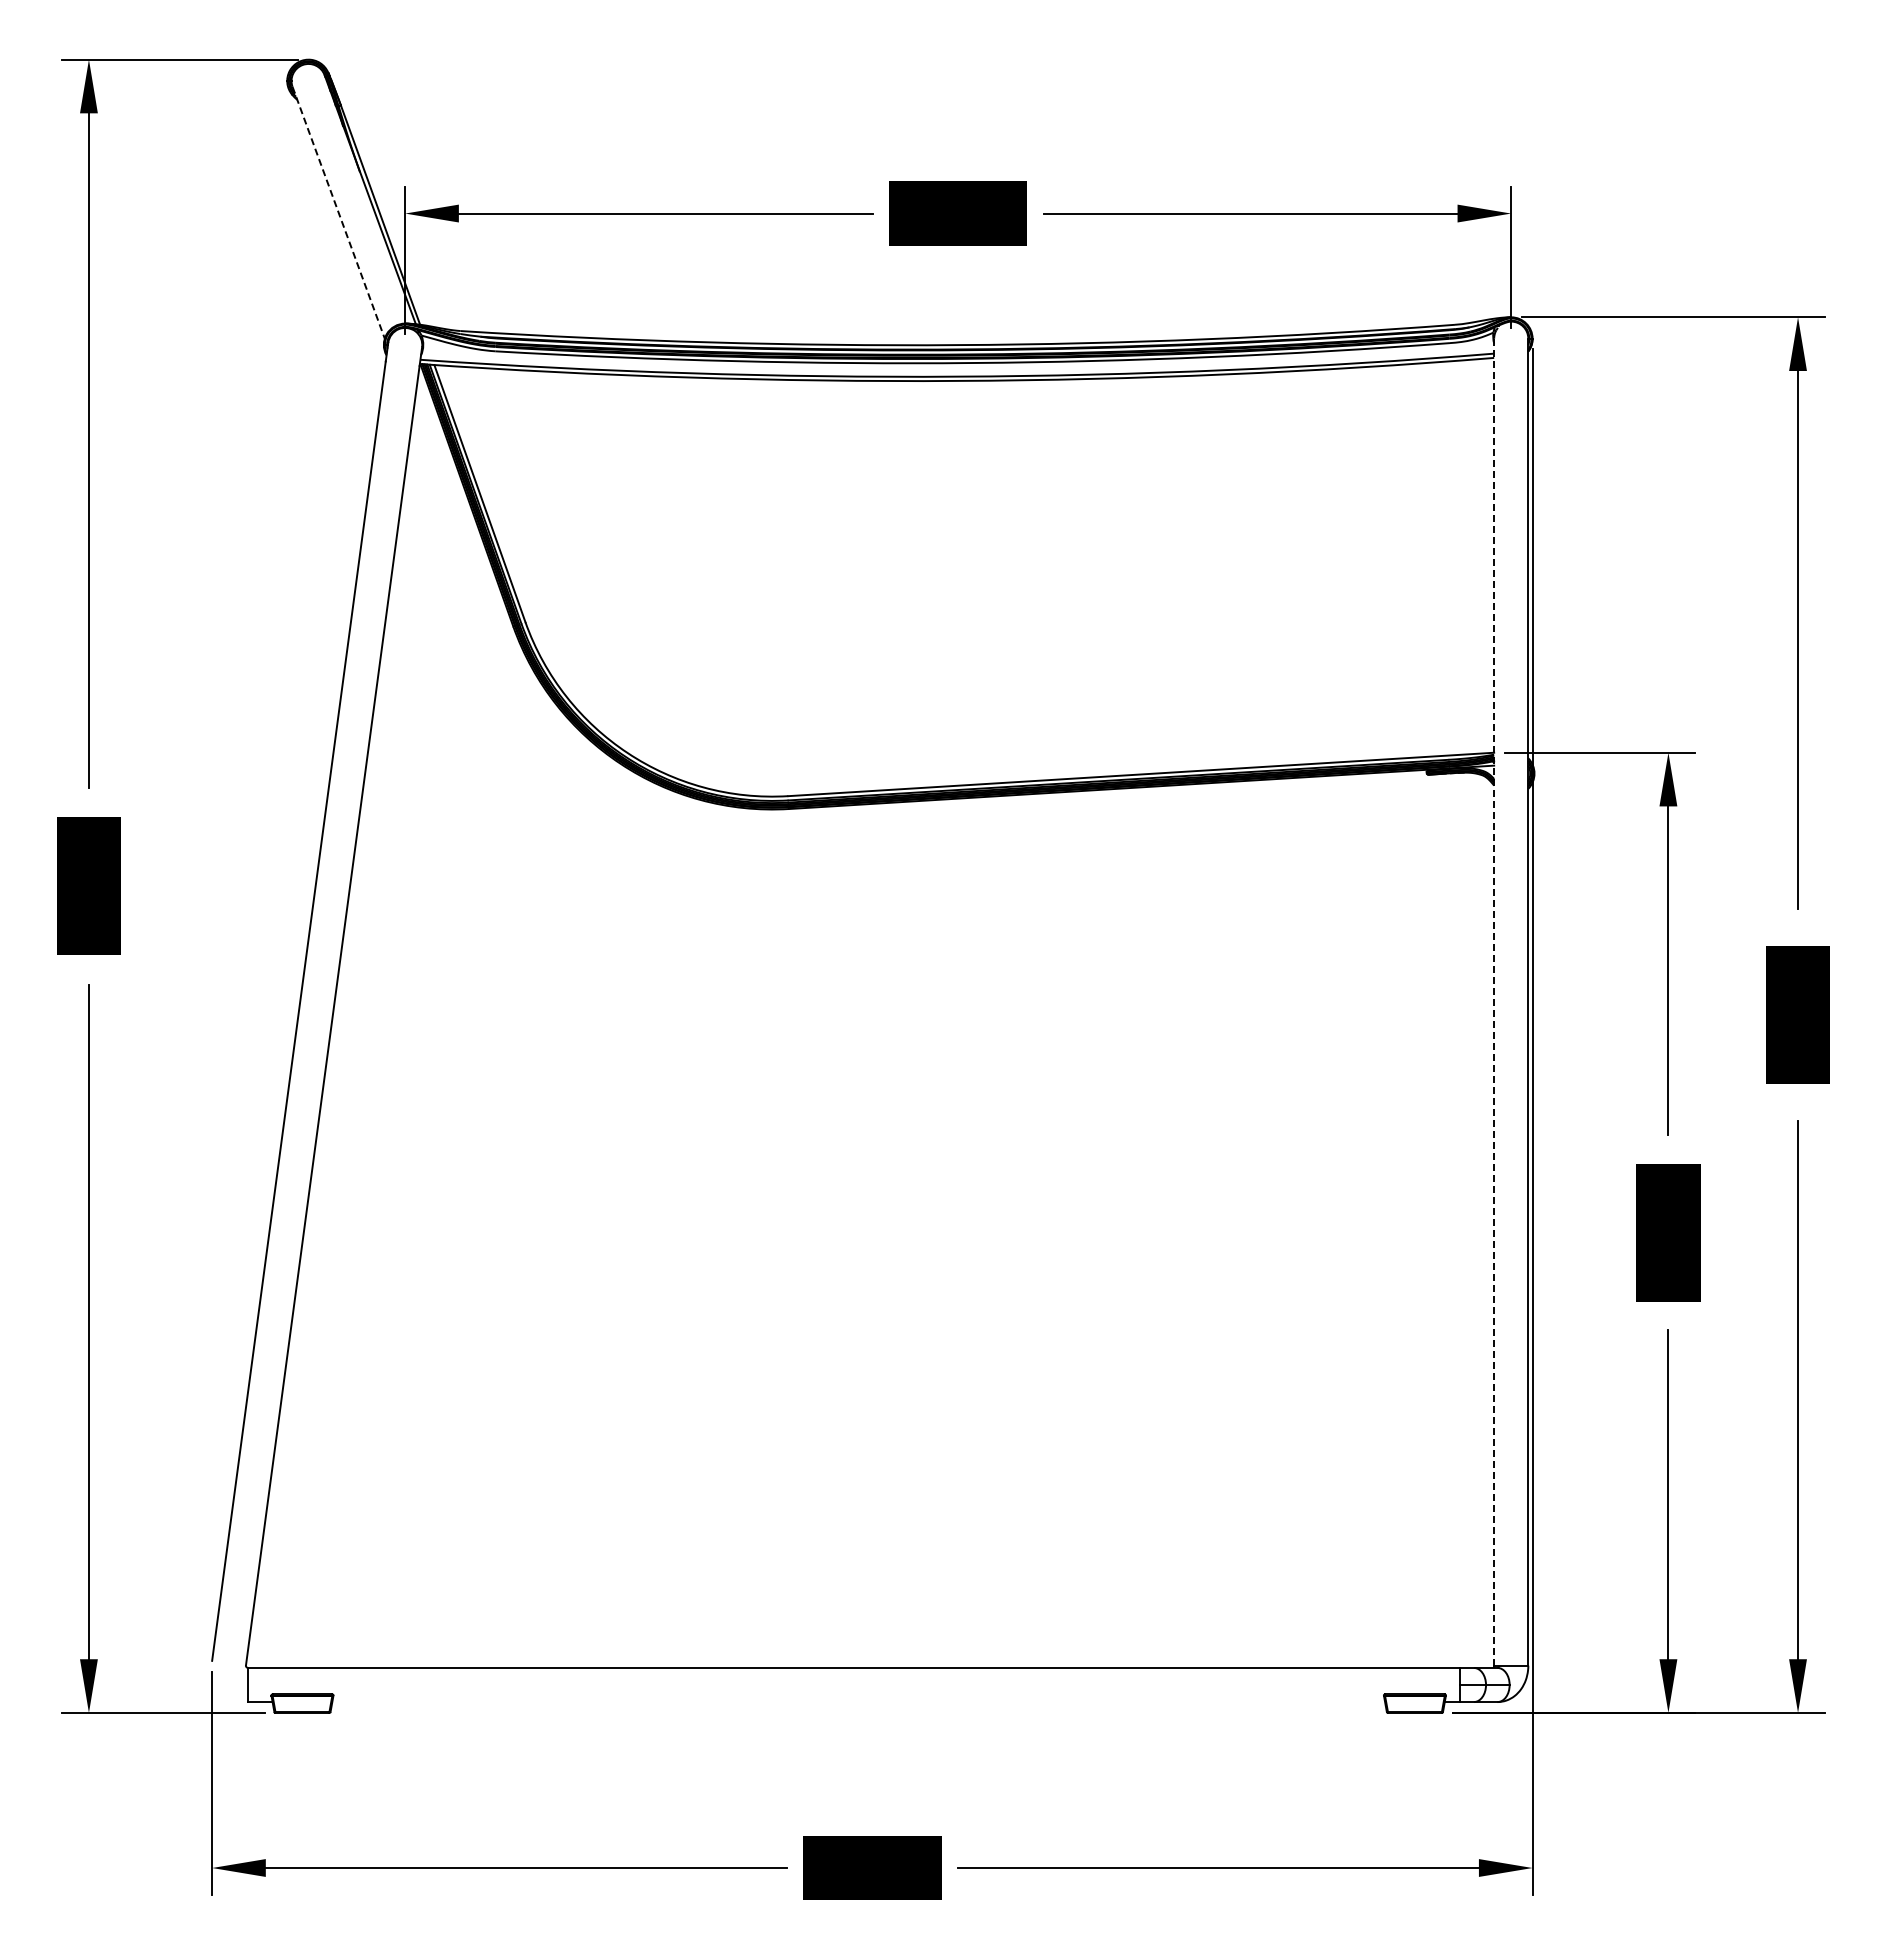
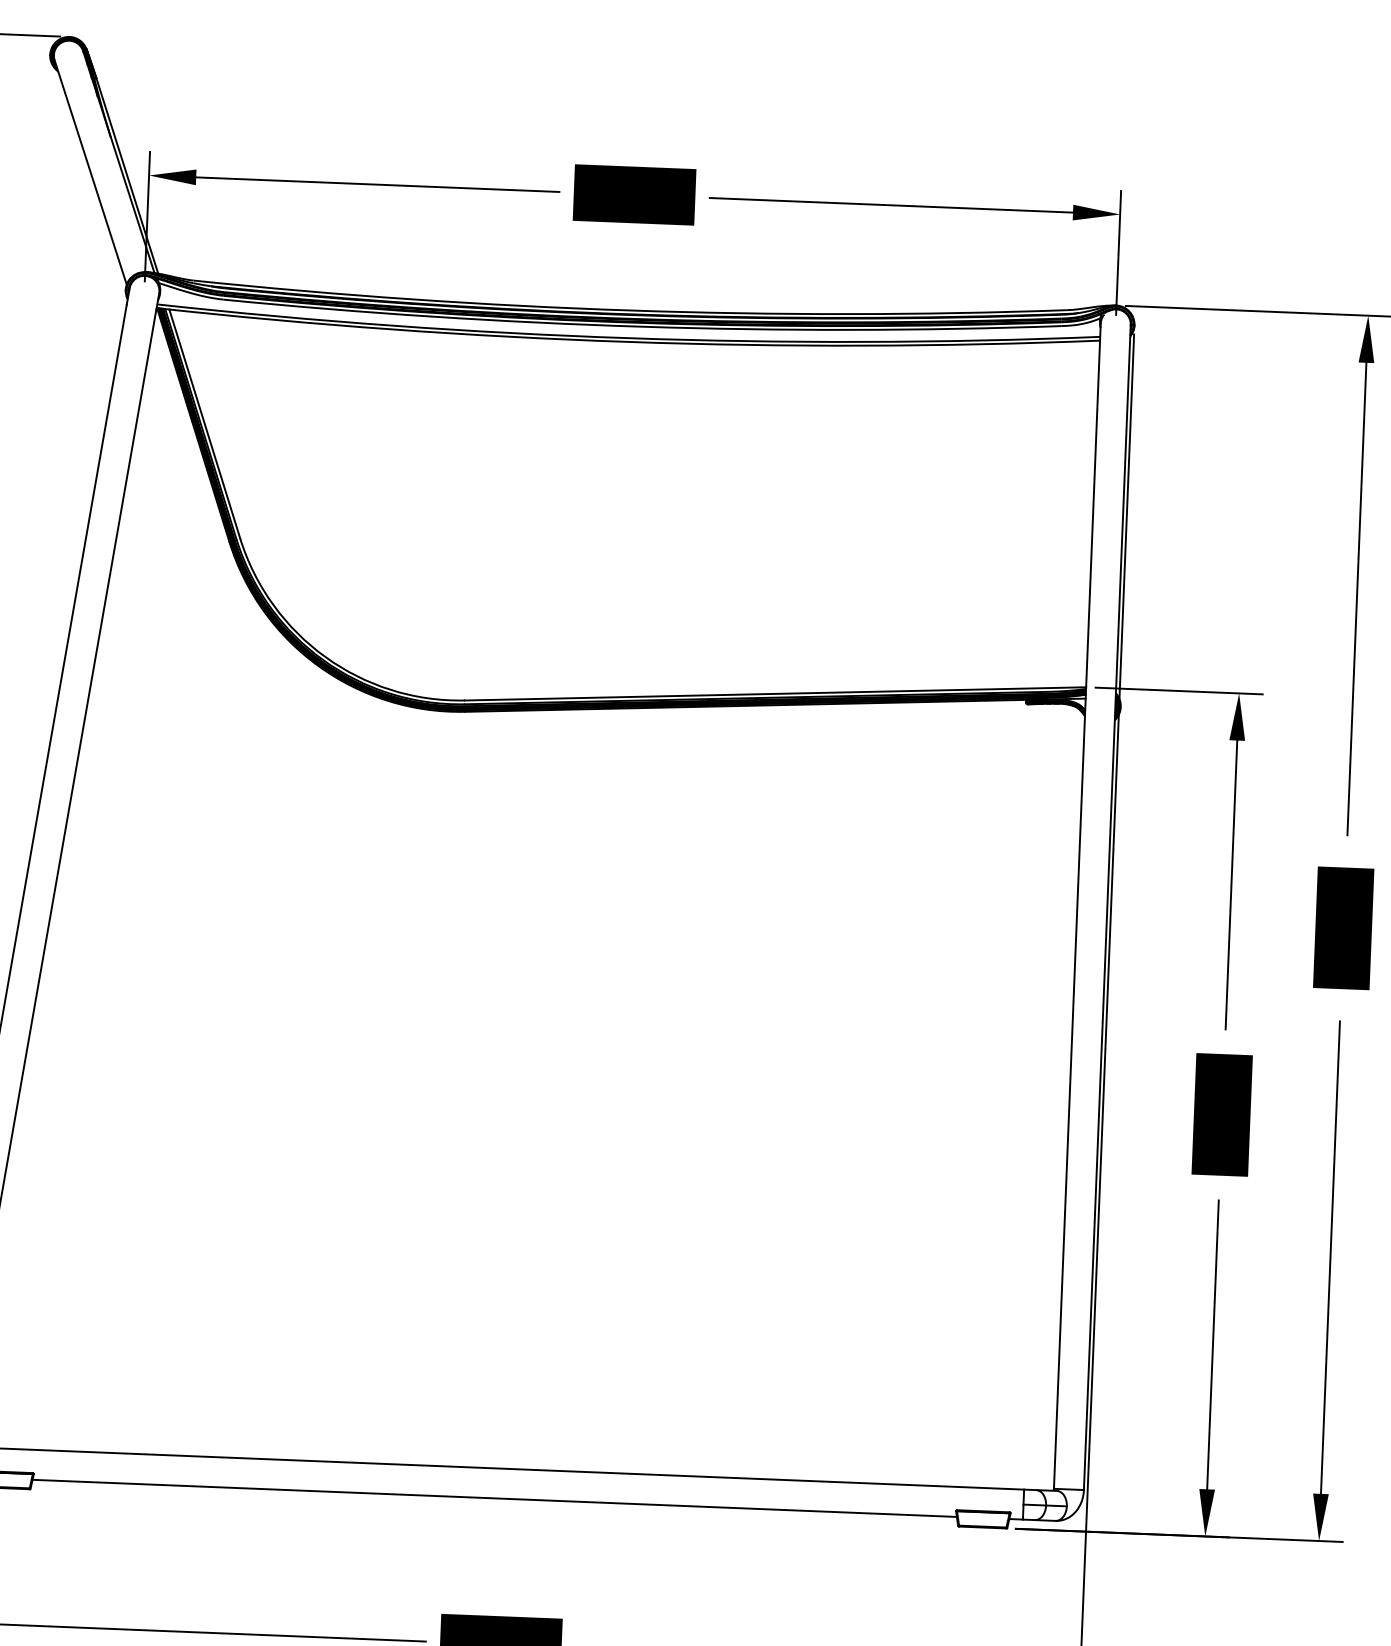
line: (338, 213) -> (90, 173), dashed -> solid
line: (1494, 1001) -> (1077, 905), dashed -> solid
line: (858, 1702) -> (494, 1498), added

